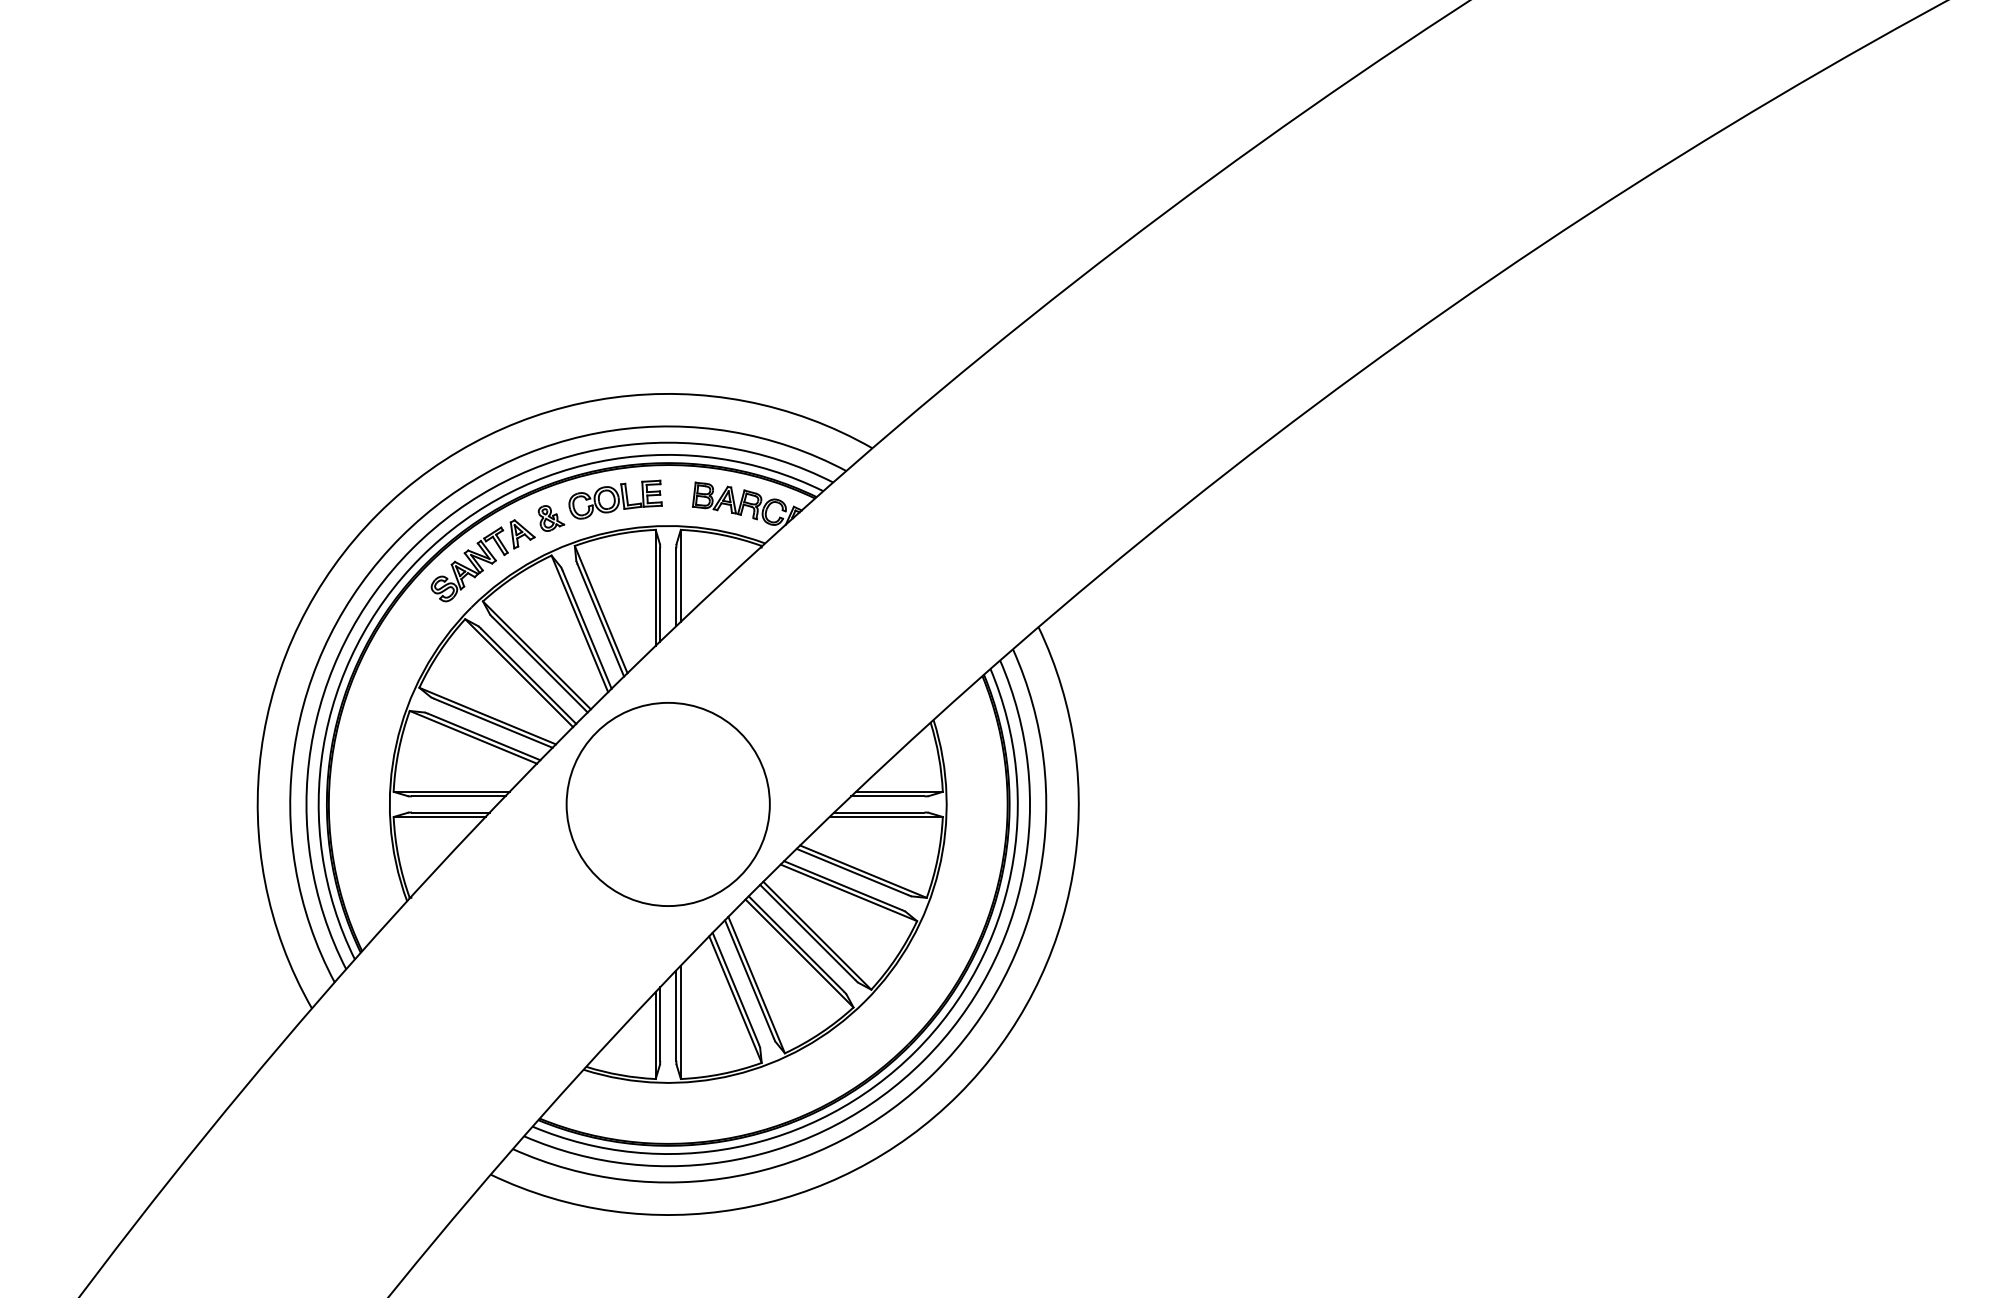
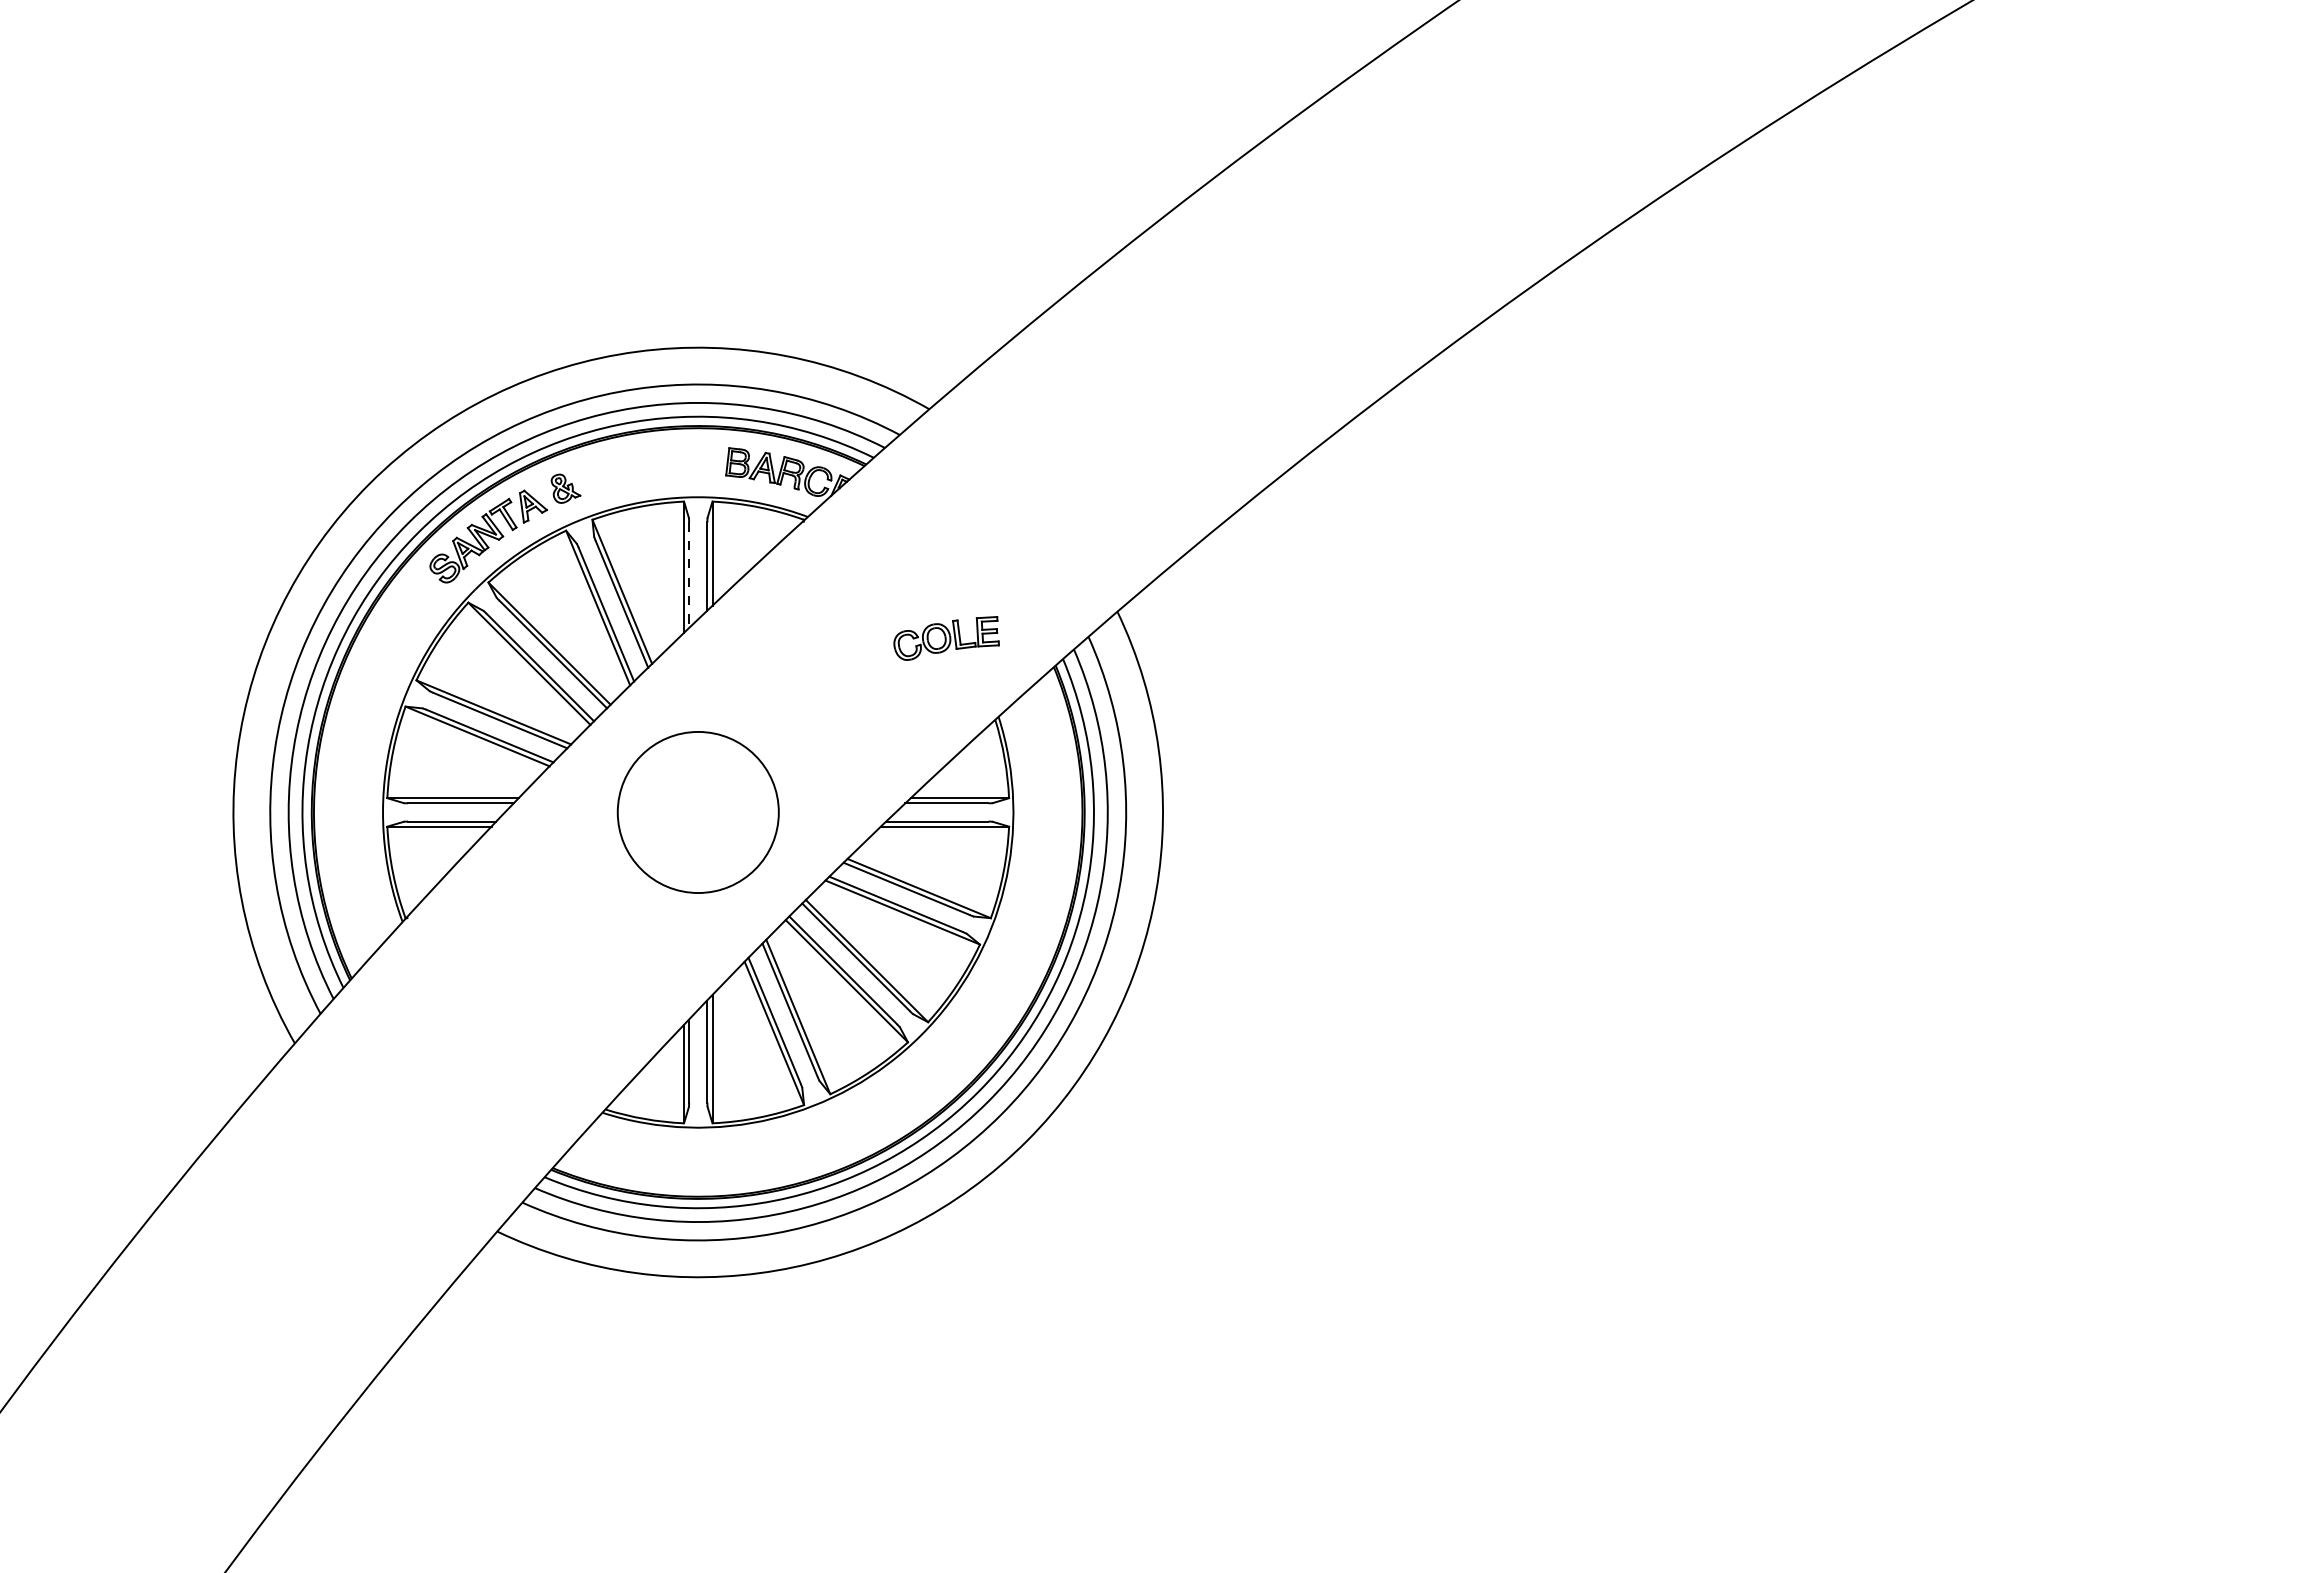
part: (615, 499) -> (946, 638), moved
line: (660, 595) -> (689, 575), solid -> dashed
circle: (668, 804) -> (698, 812), size x0.7

